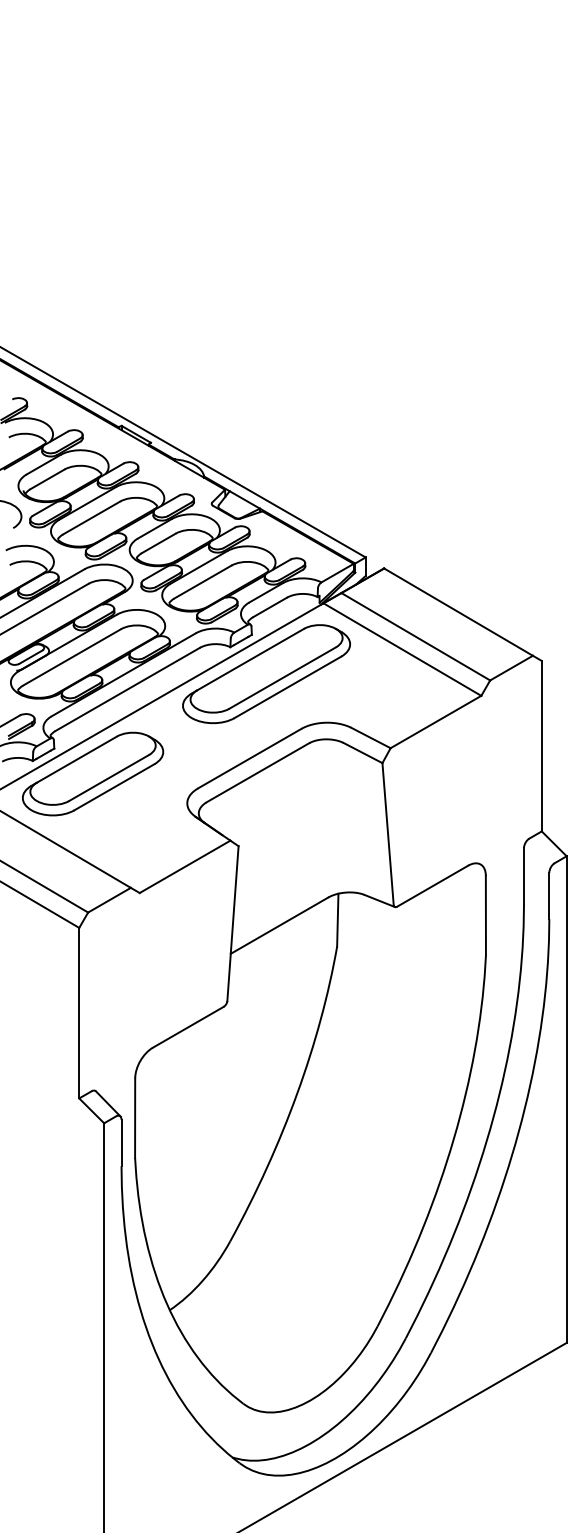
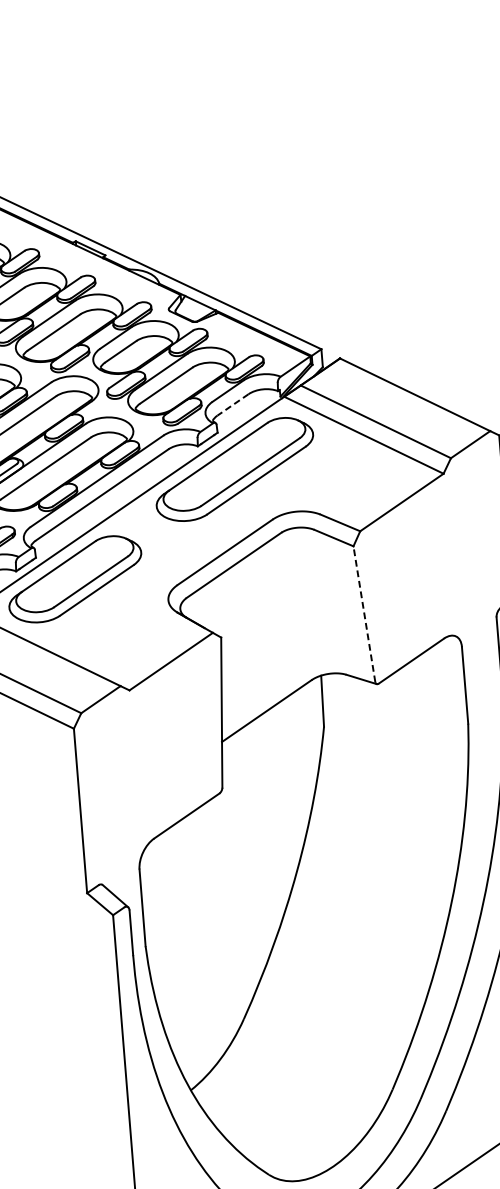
line: (270, 607) -> (233, 404), solid -> dashed
line: (388, 833) -> (364, 613), solid -> dashed

